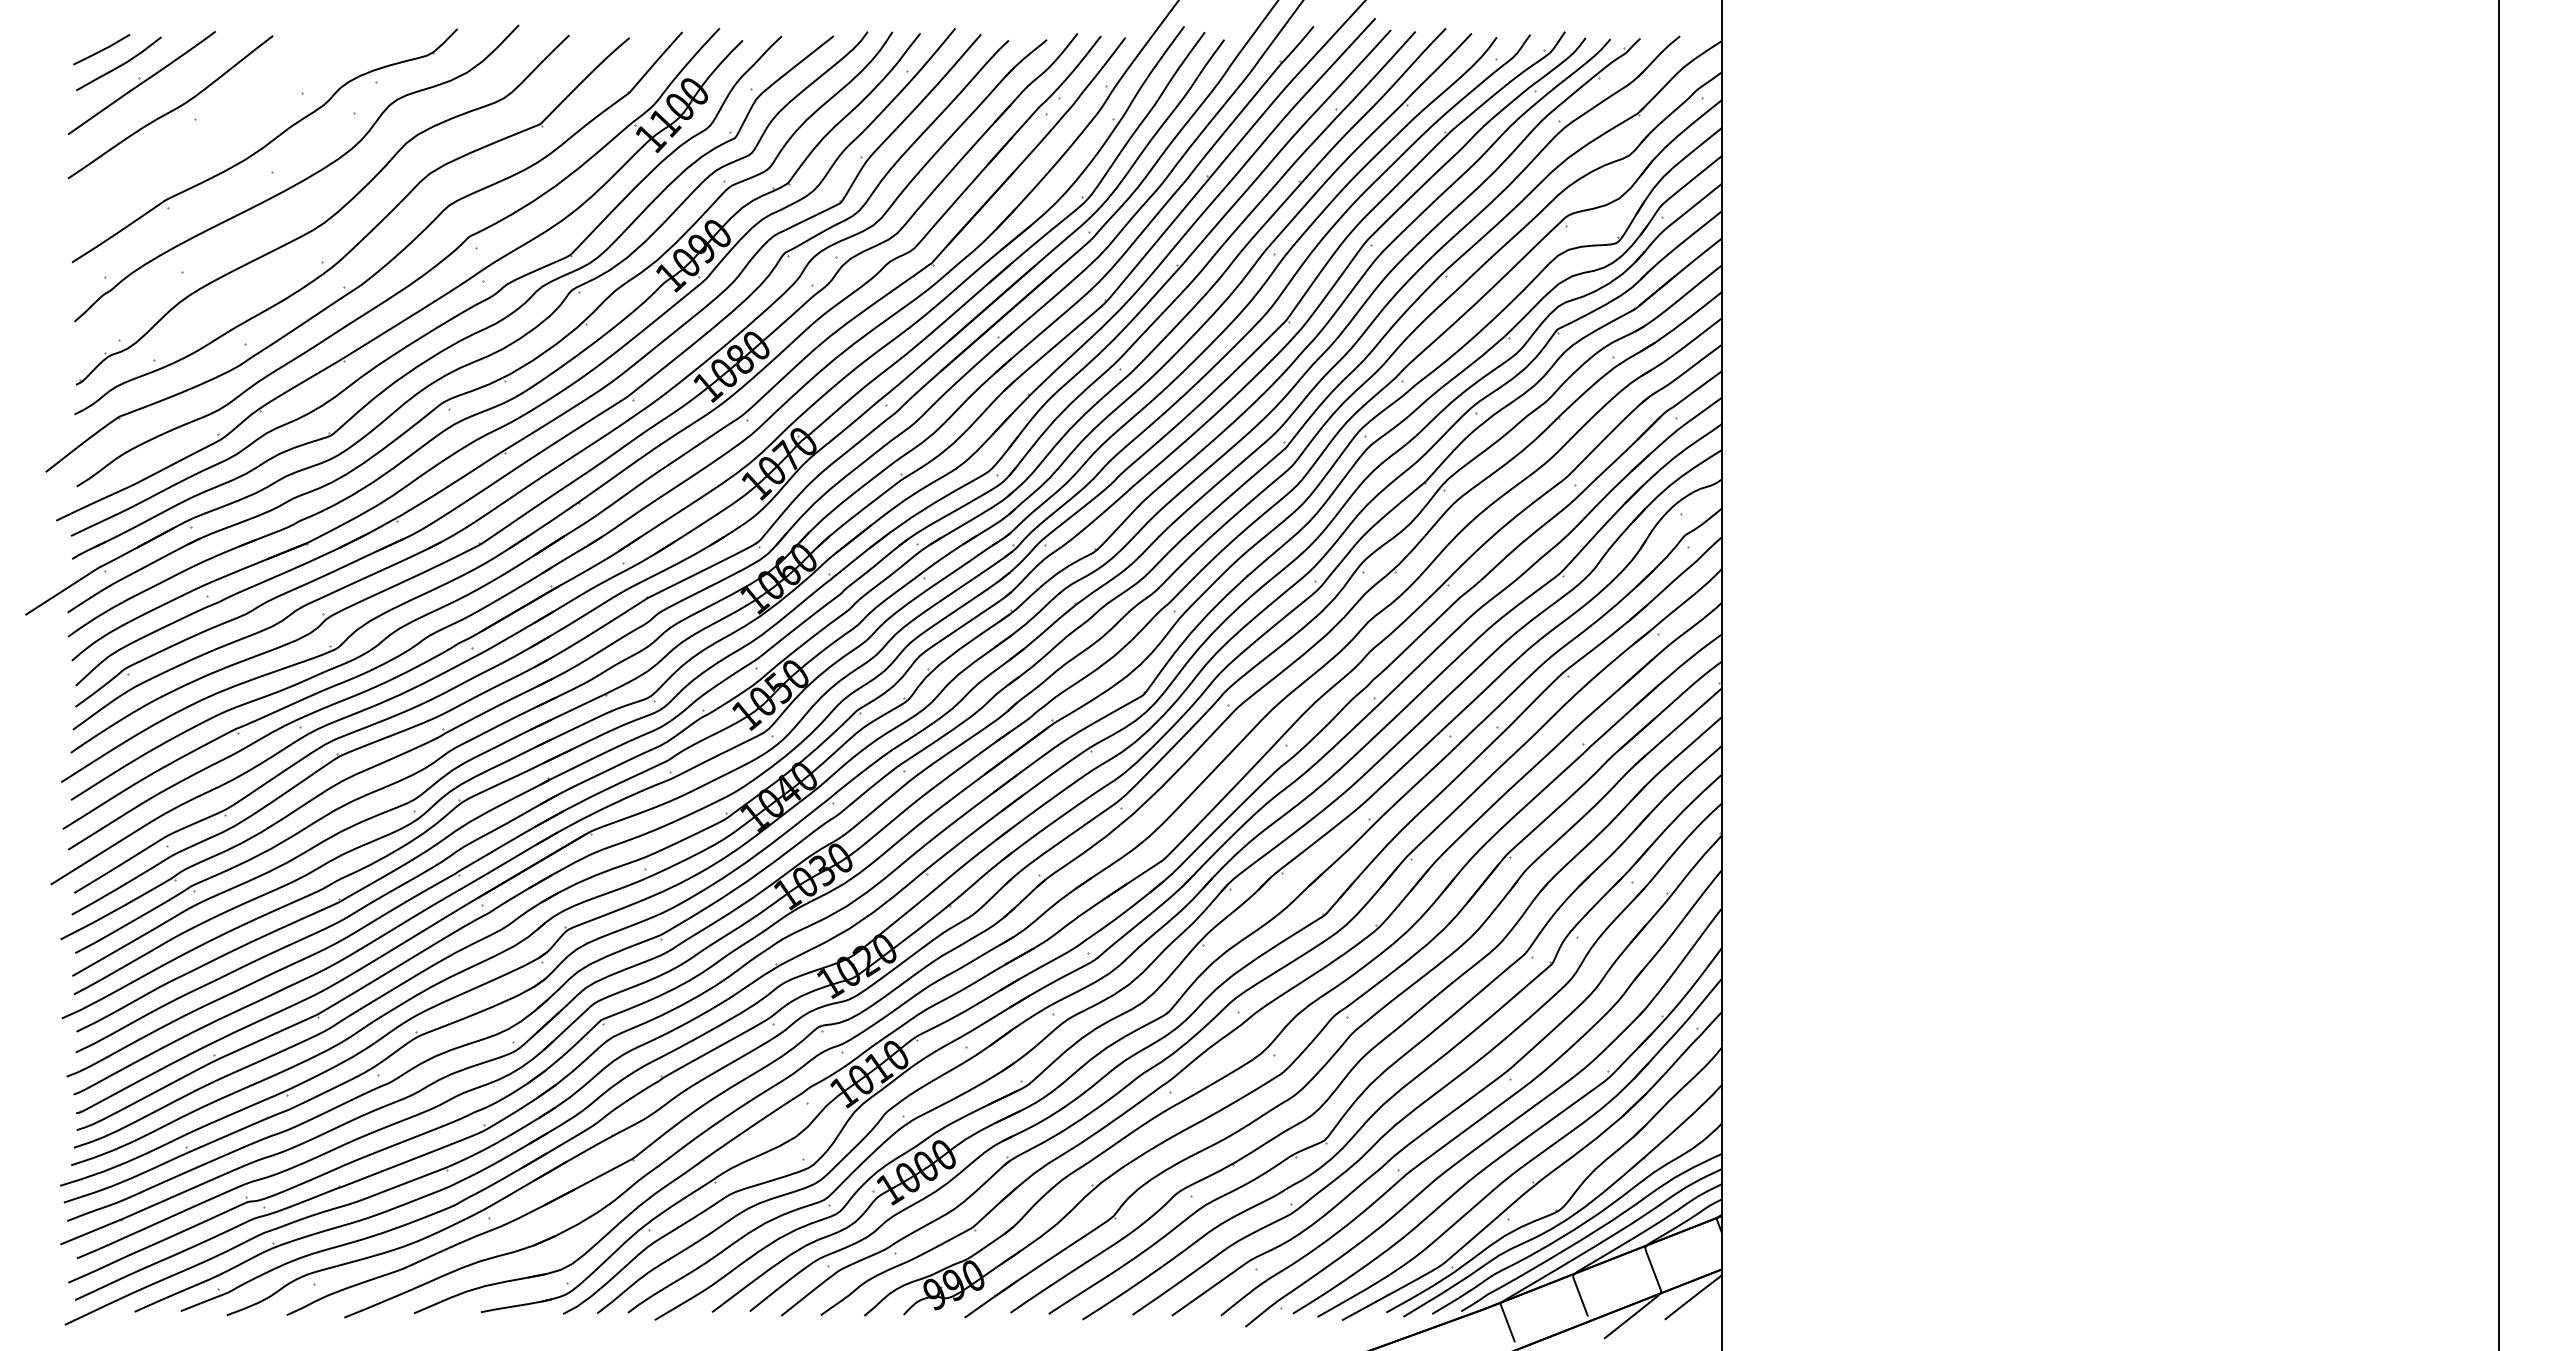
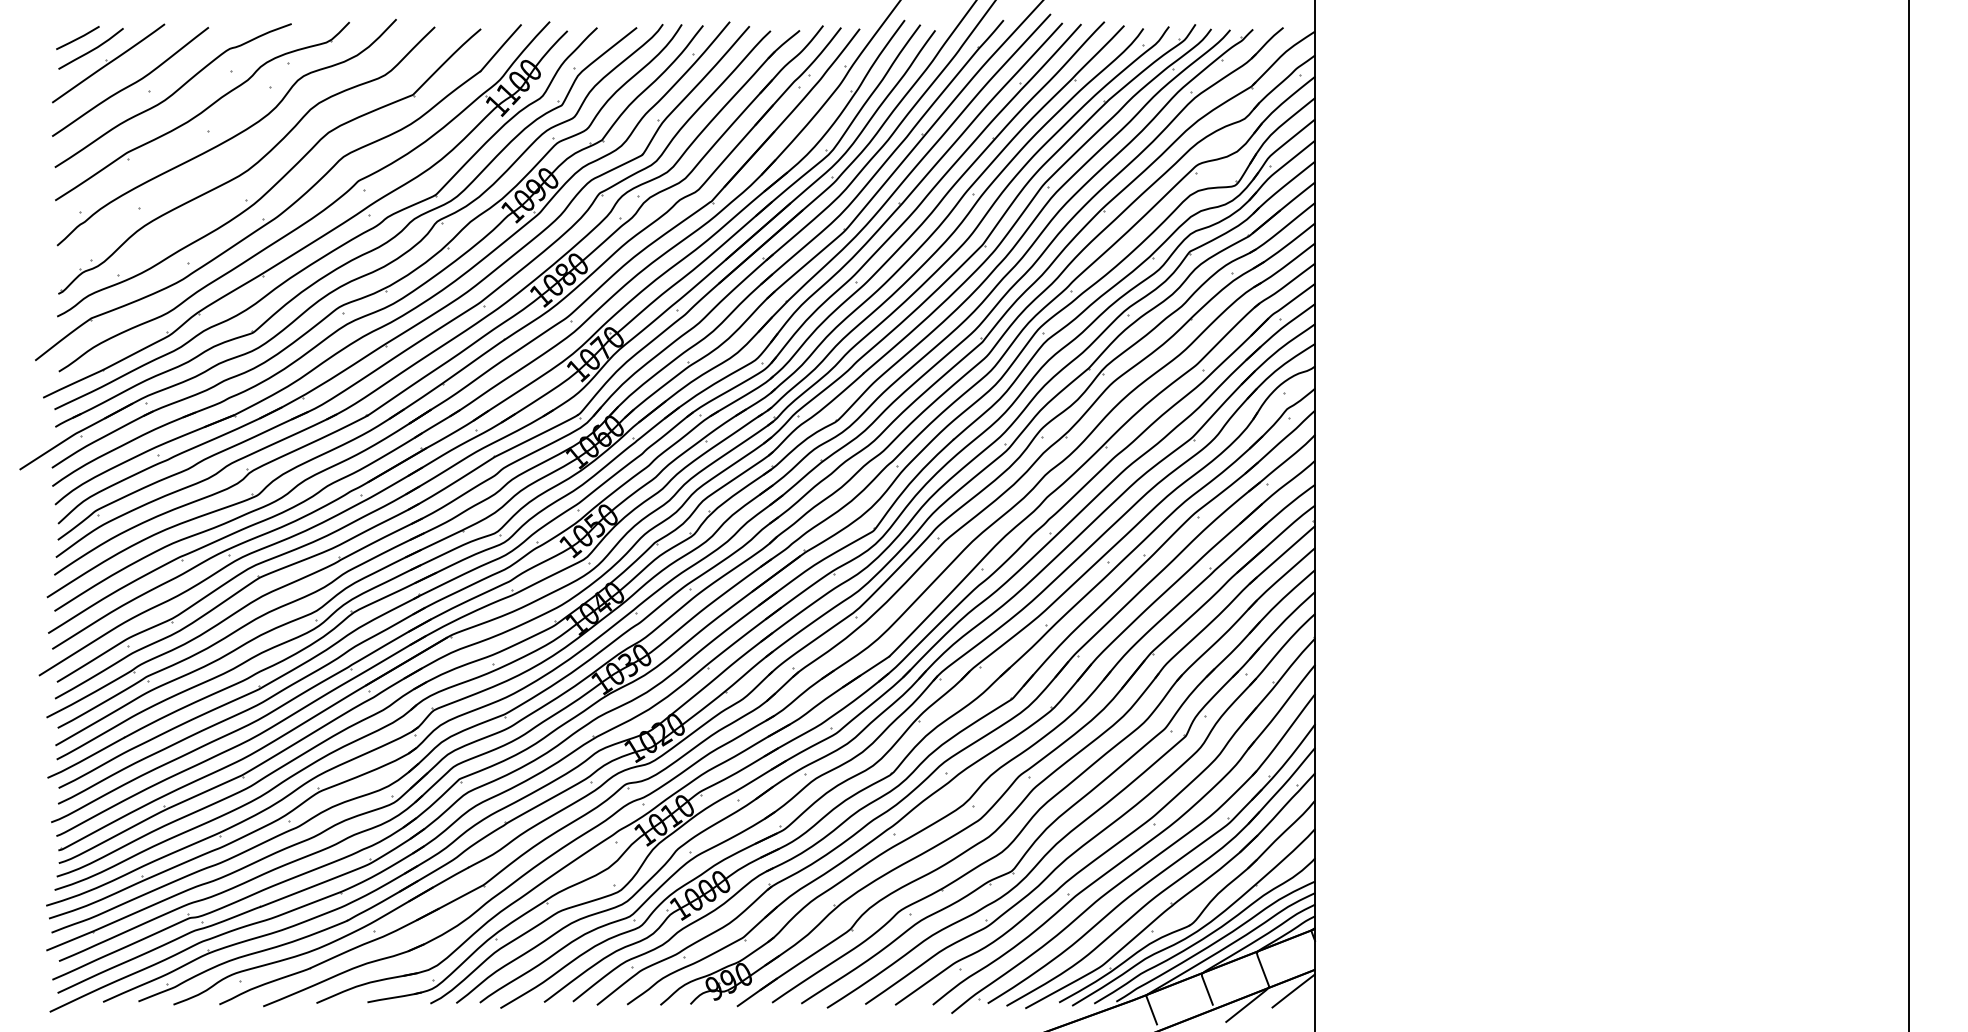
curve: (226, 124) -> (173, 95), added

